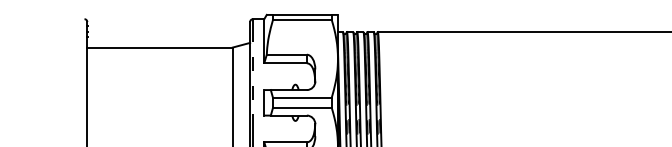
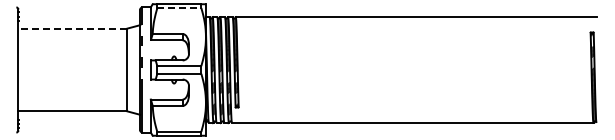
line: (302, 20) -> (179, 8), solid -> dashed
line: (159, 47) -> (72, 28), solid -> dashed

